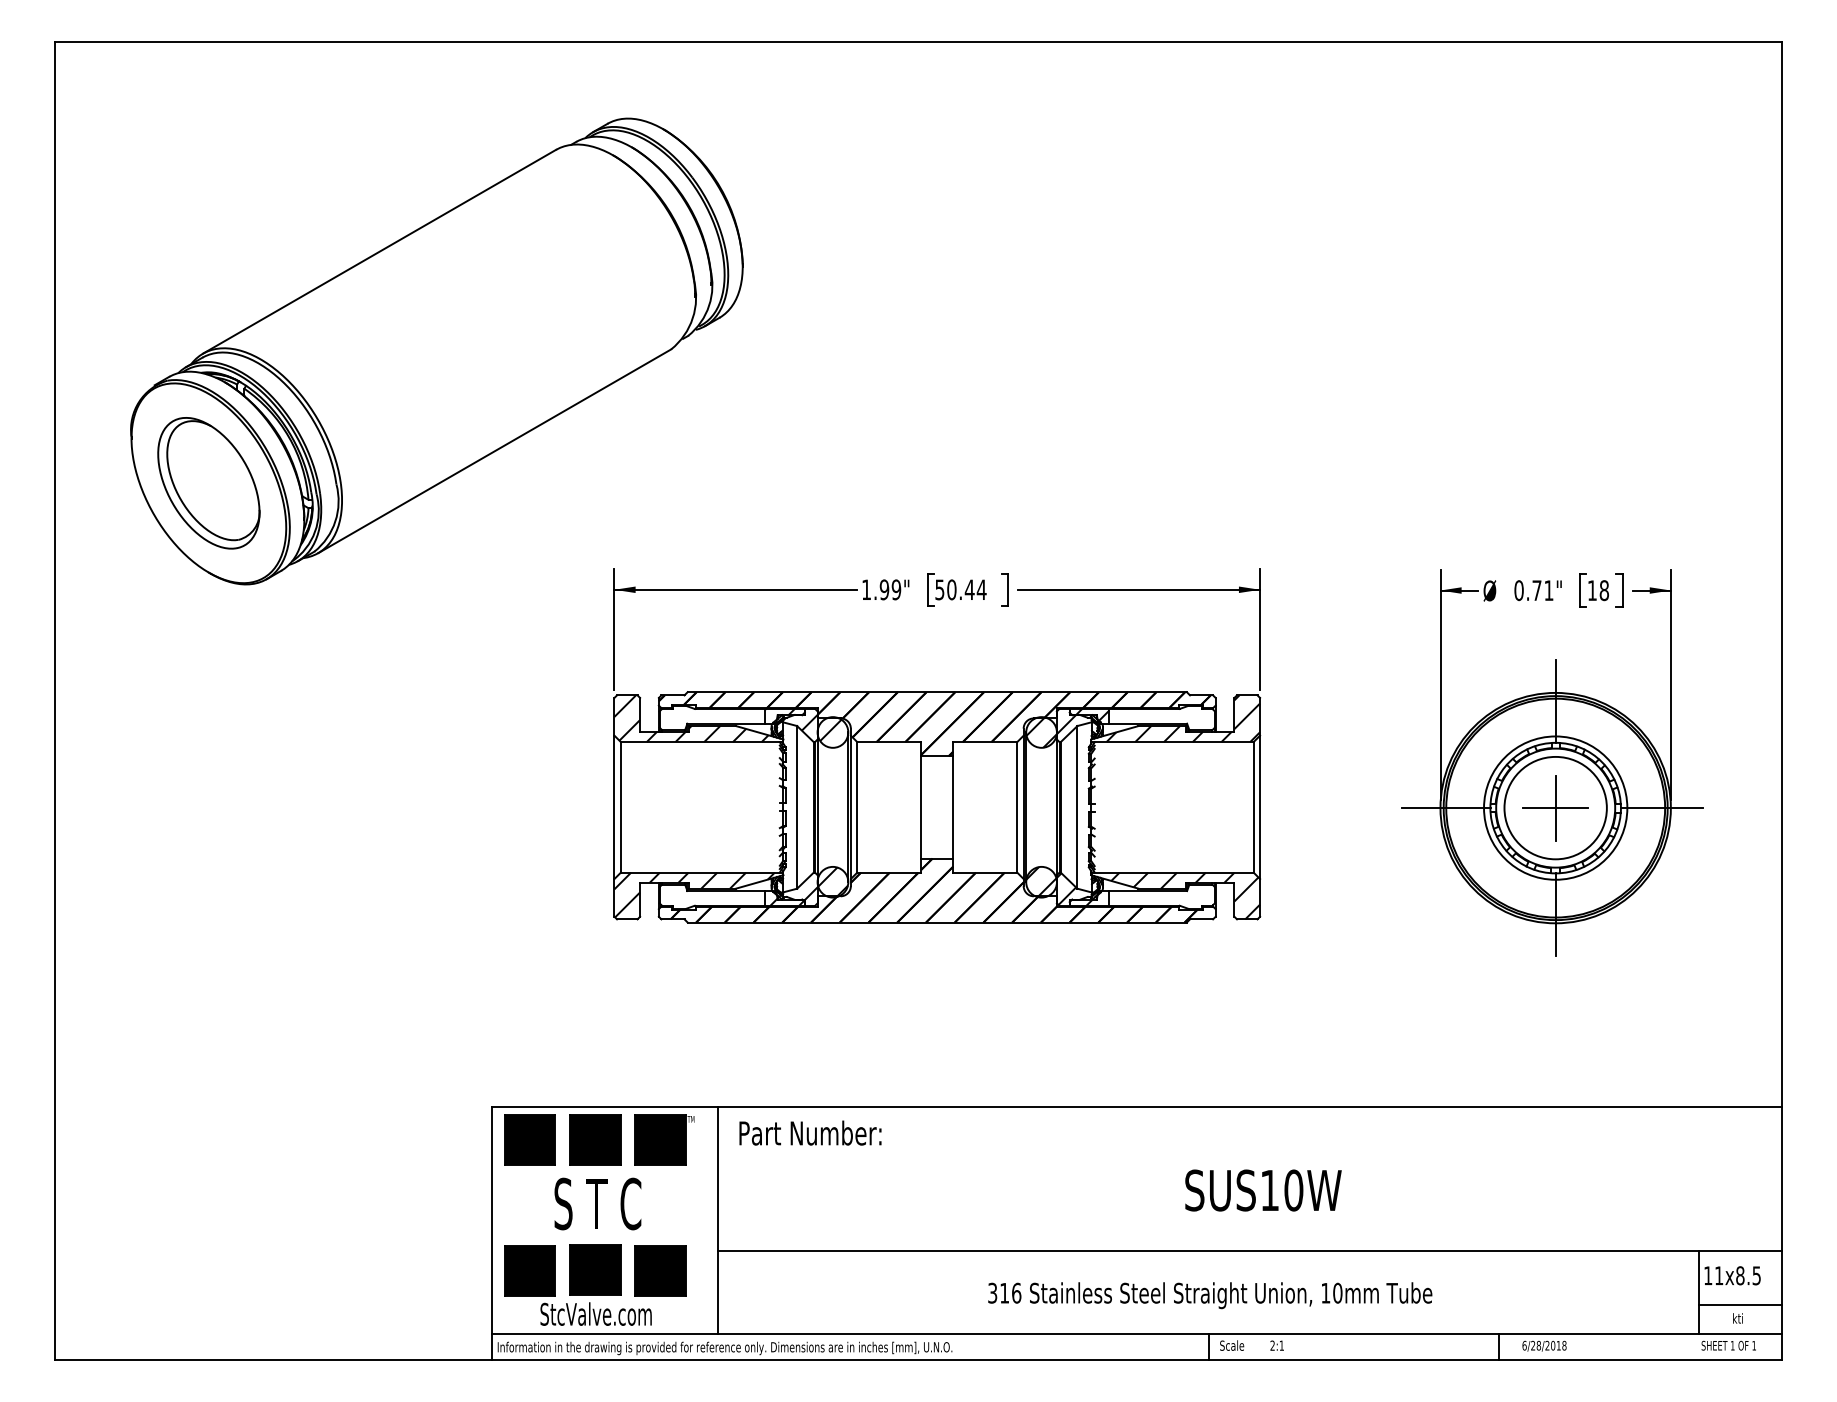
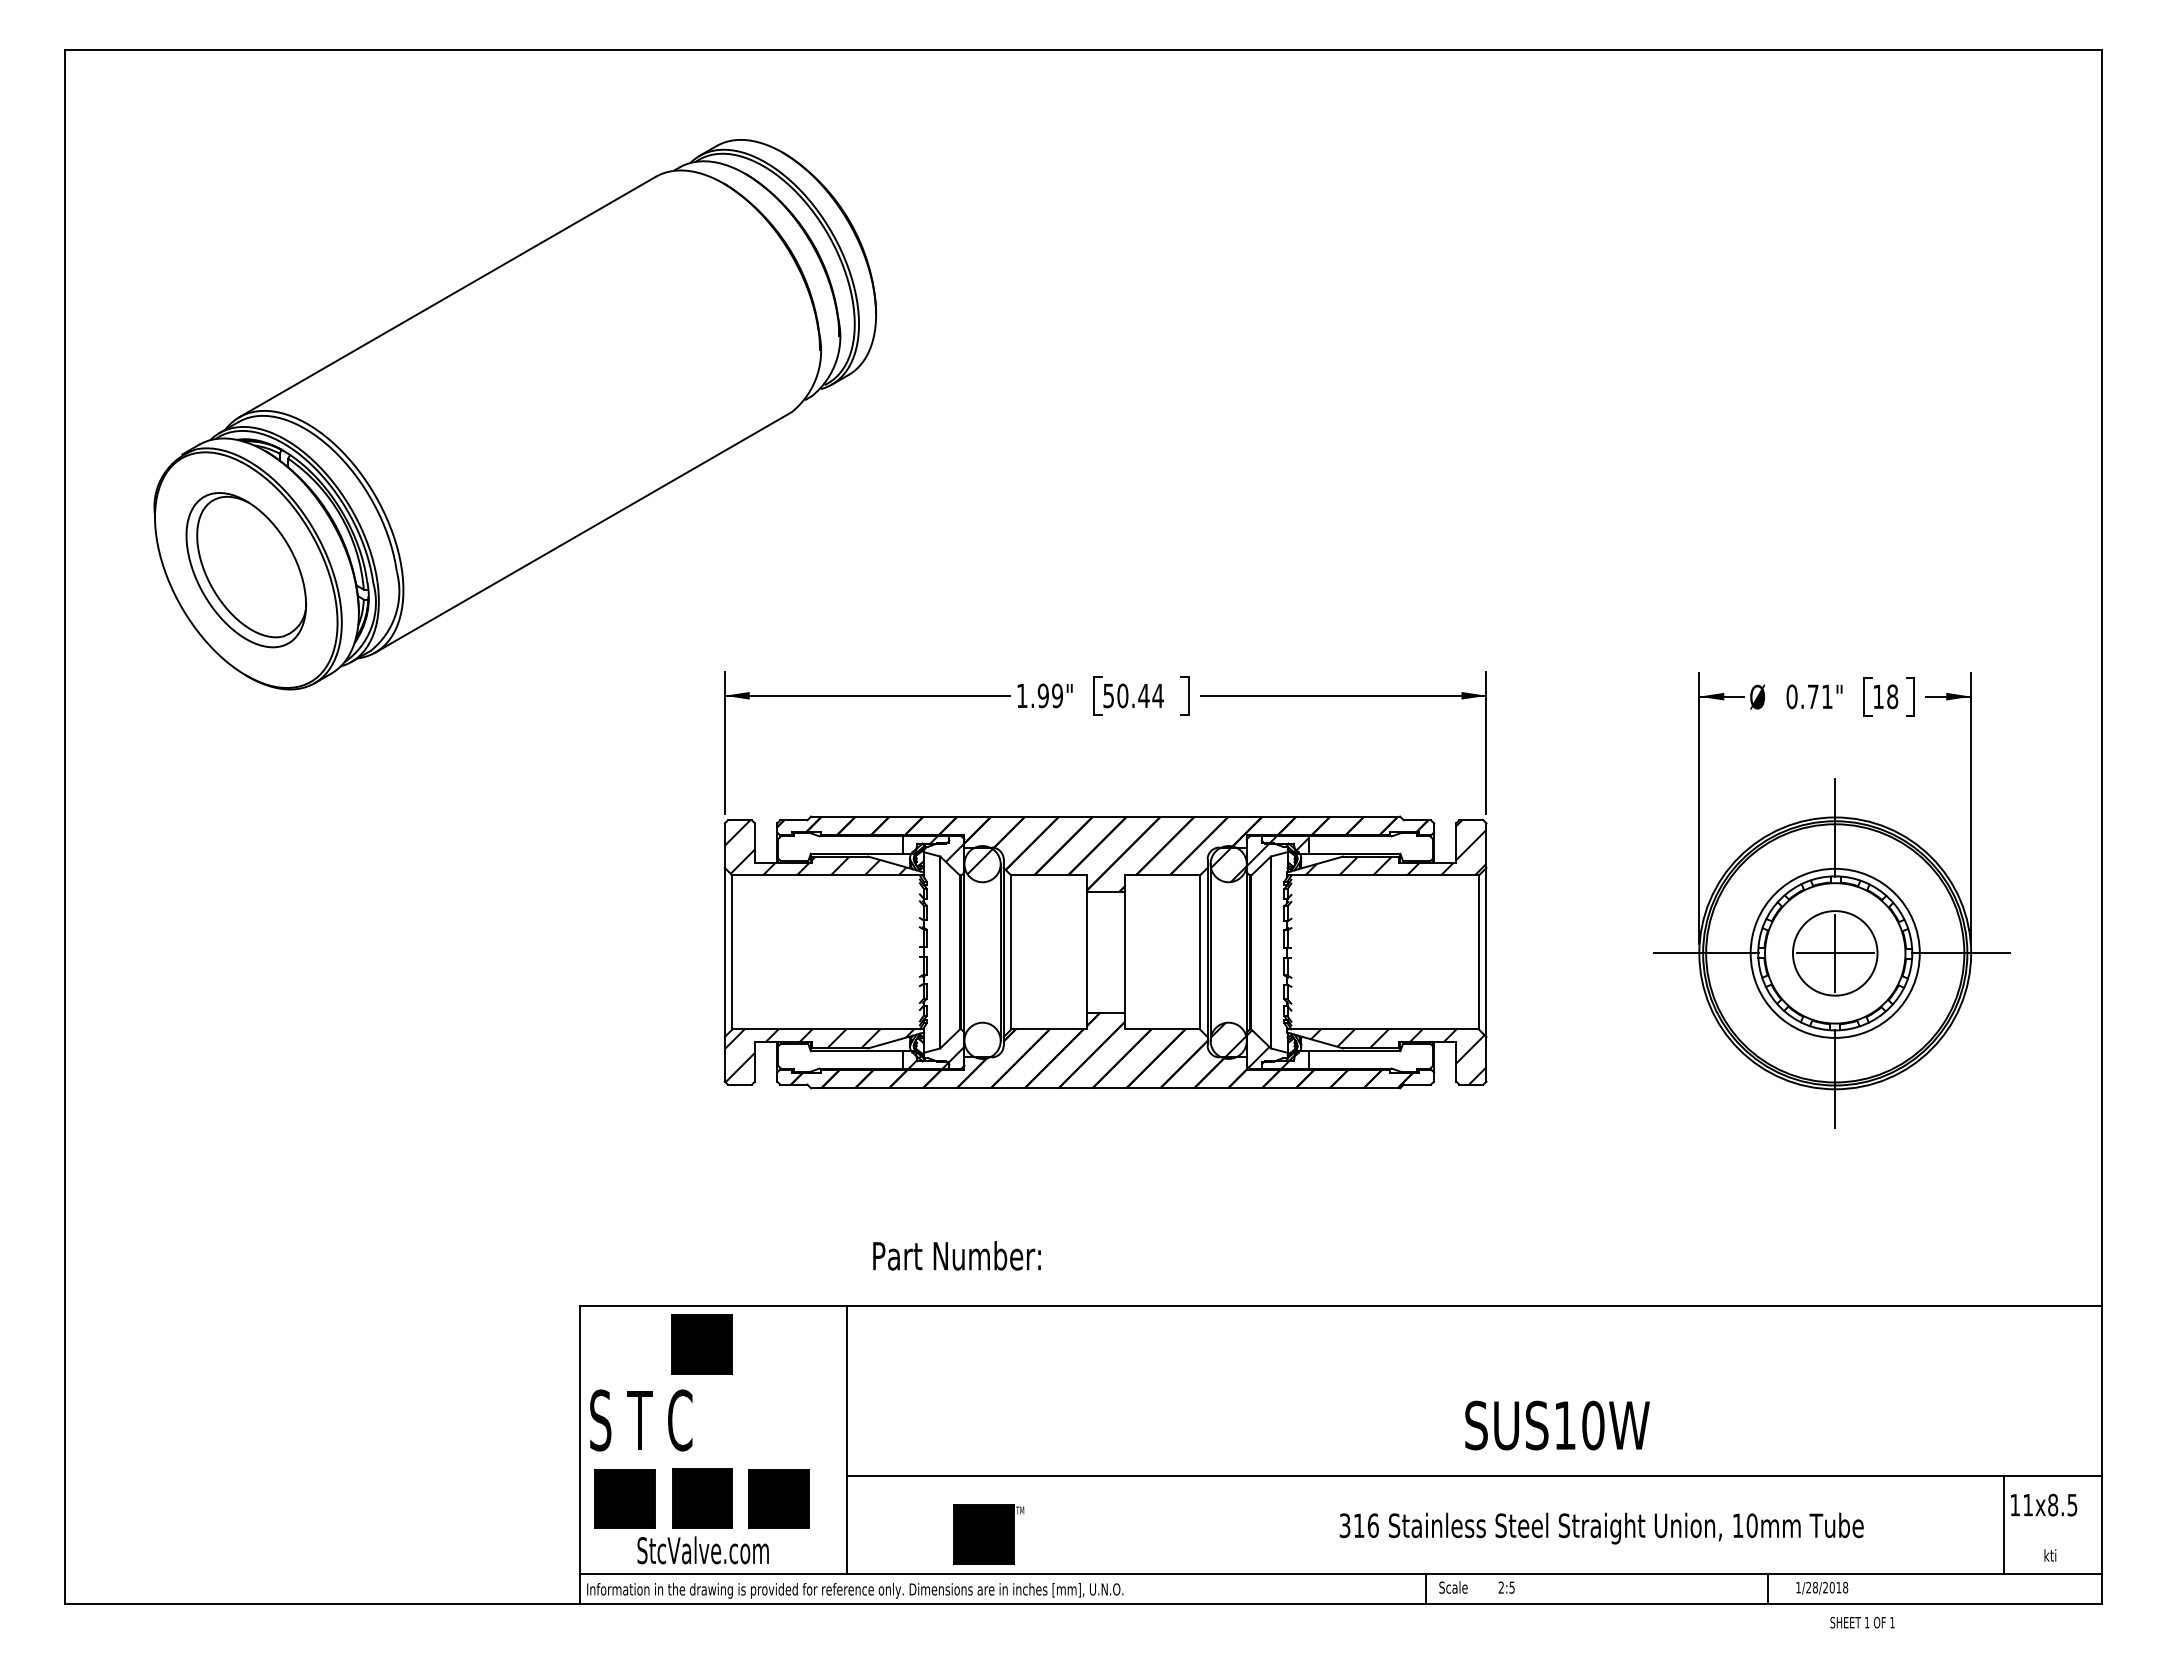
circle: (1555, 807) -> (1834, 952), size x0.7
hatch: (832, 881) -> (982, 1040), removed
text: (810, 1132) -> (956, 1255), moved
part: (529, 1139) -> (624, 1344), removed
part: (664, 1139) -> (988, 1534), moved
text: (1263, 1190) -> (1557, 1425), moved
text: (598, 1204) -> (641, 1420), moved
text: (1210, 1295) -> (1601, 1528), moved
line: (1739, 1305) -> (2052, 1540), removed
text: (1281, 1345) -> (1511, 1587), 2:1 -> 2:5
text: (1524, 1345) -> (1798, 1587), 6/28/2018 -> 1/28/2018
text: (1728, 1345) -> (1862, 1622), moved

